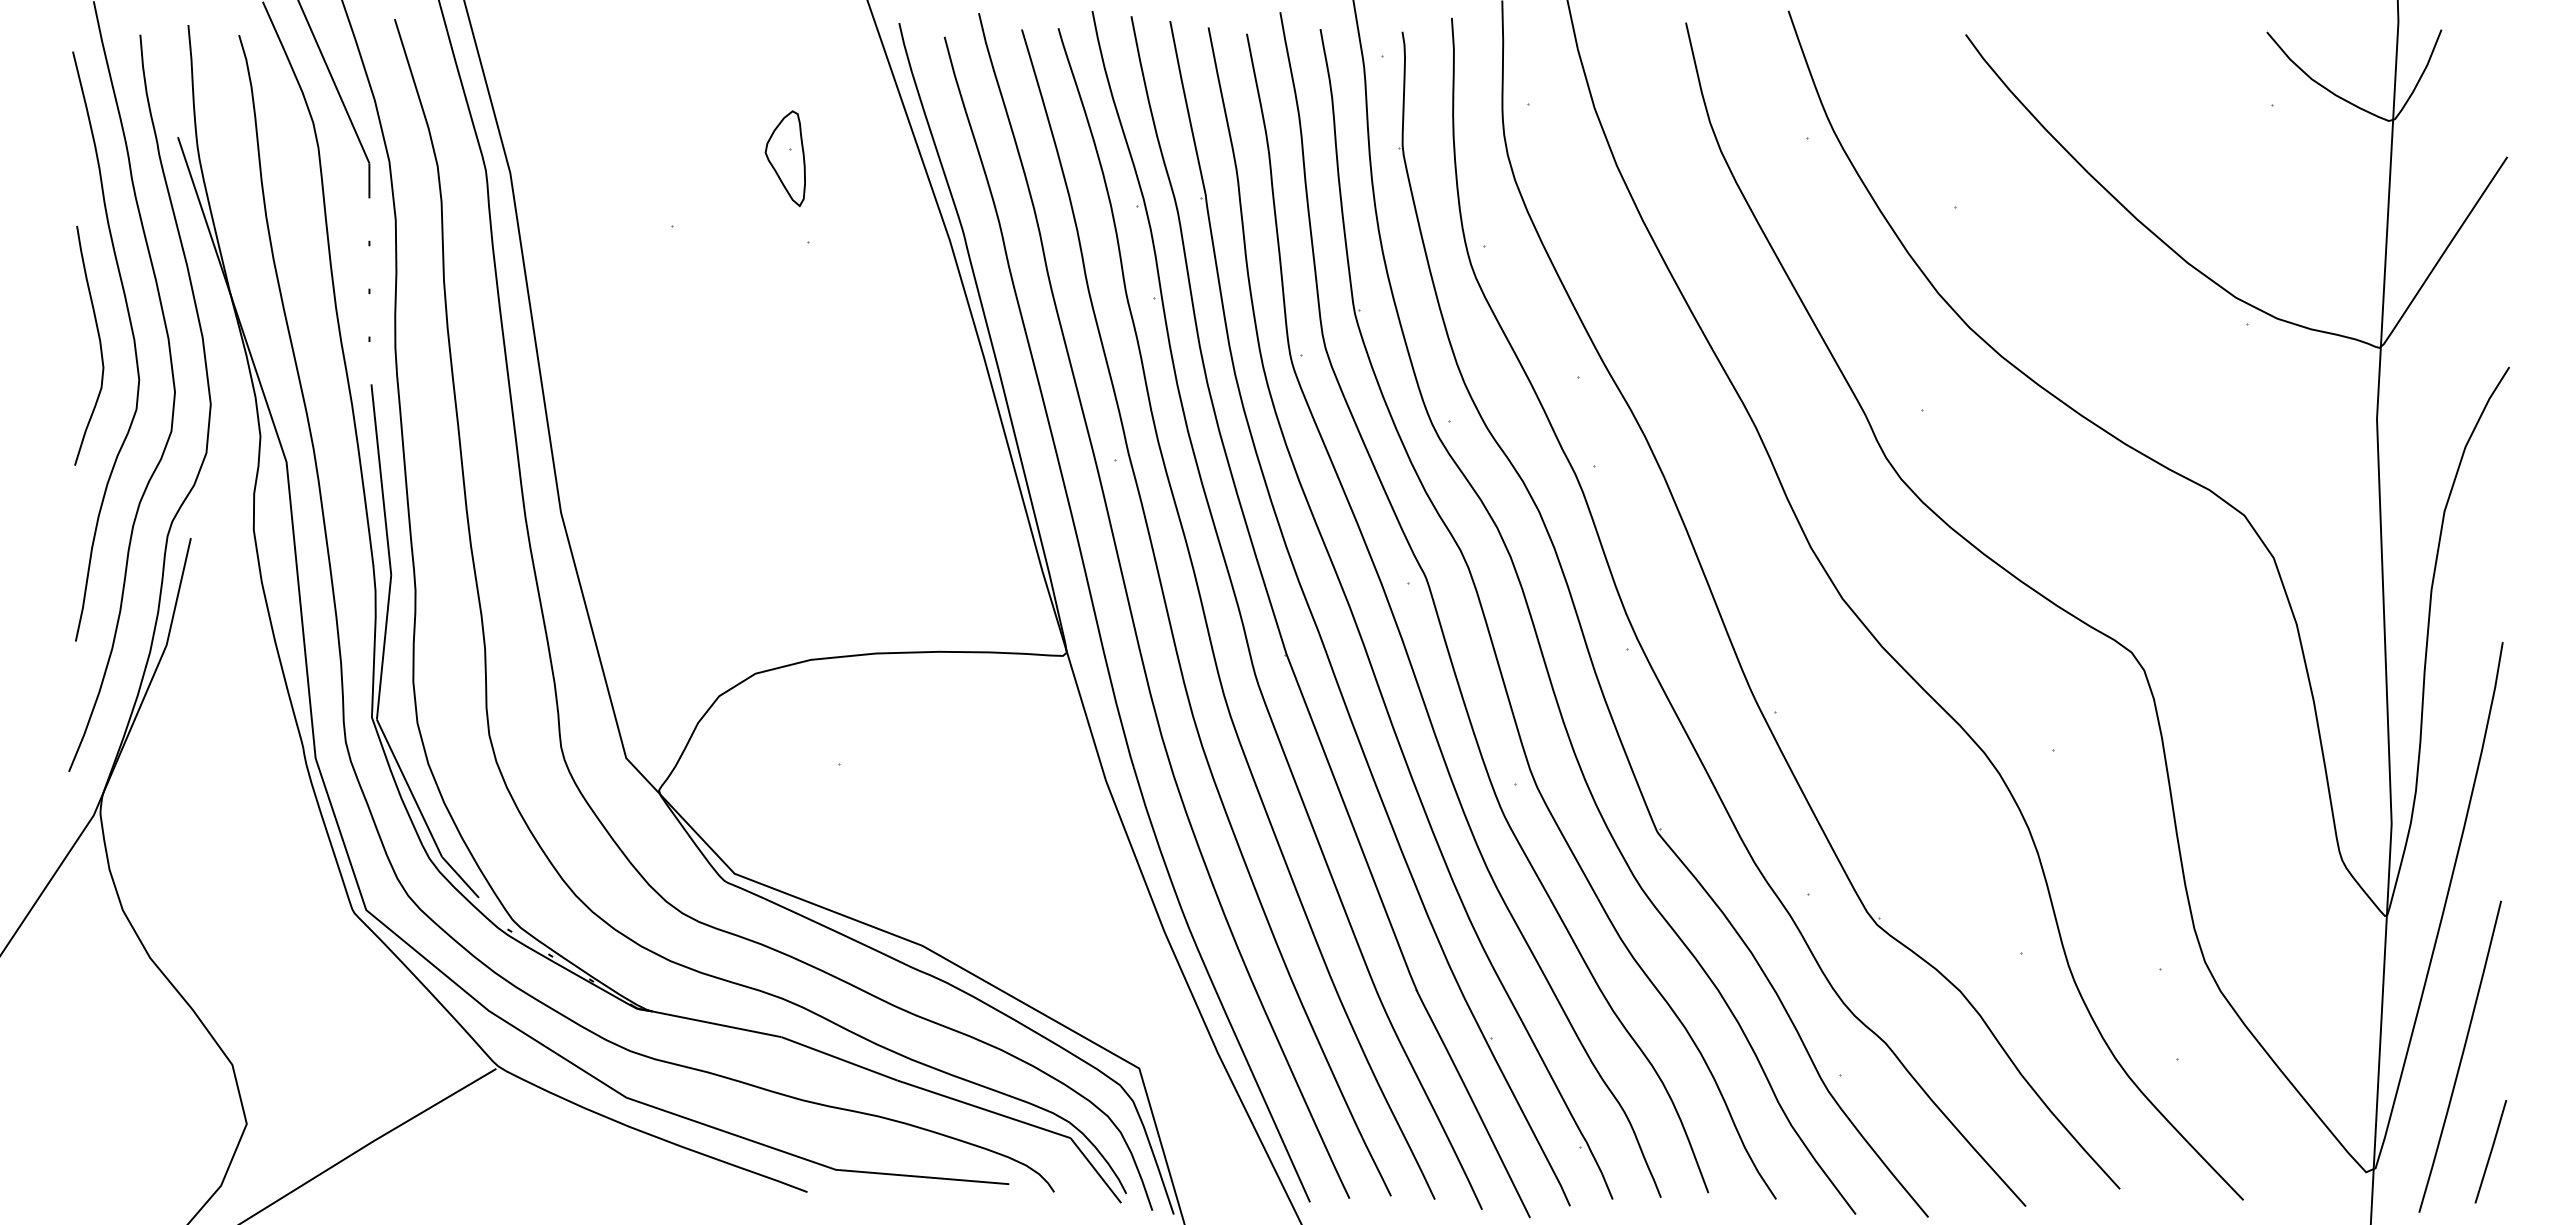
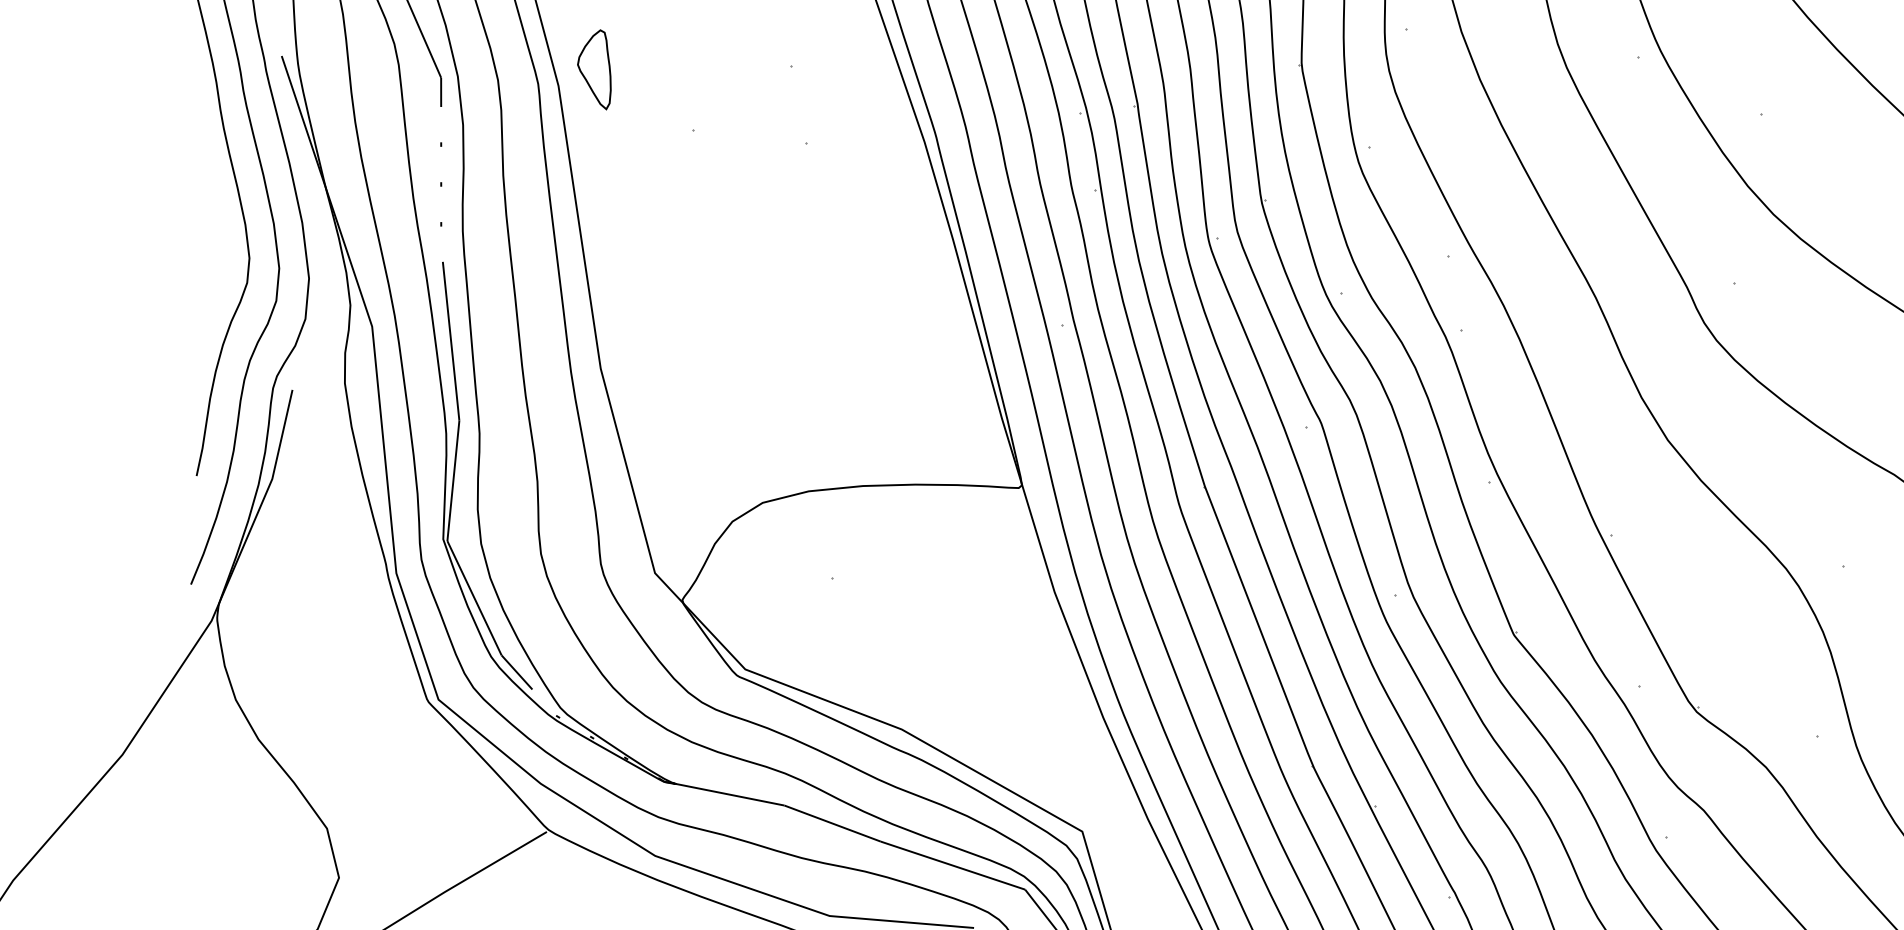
part: (784, 158) -> (593, 69), moved
curve: (99, 345) -> (216, 229), removed

